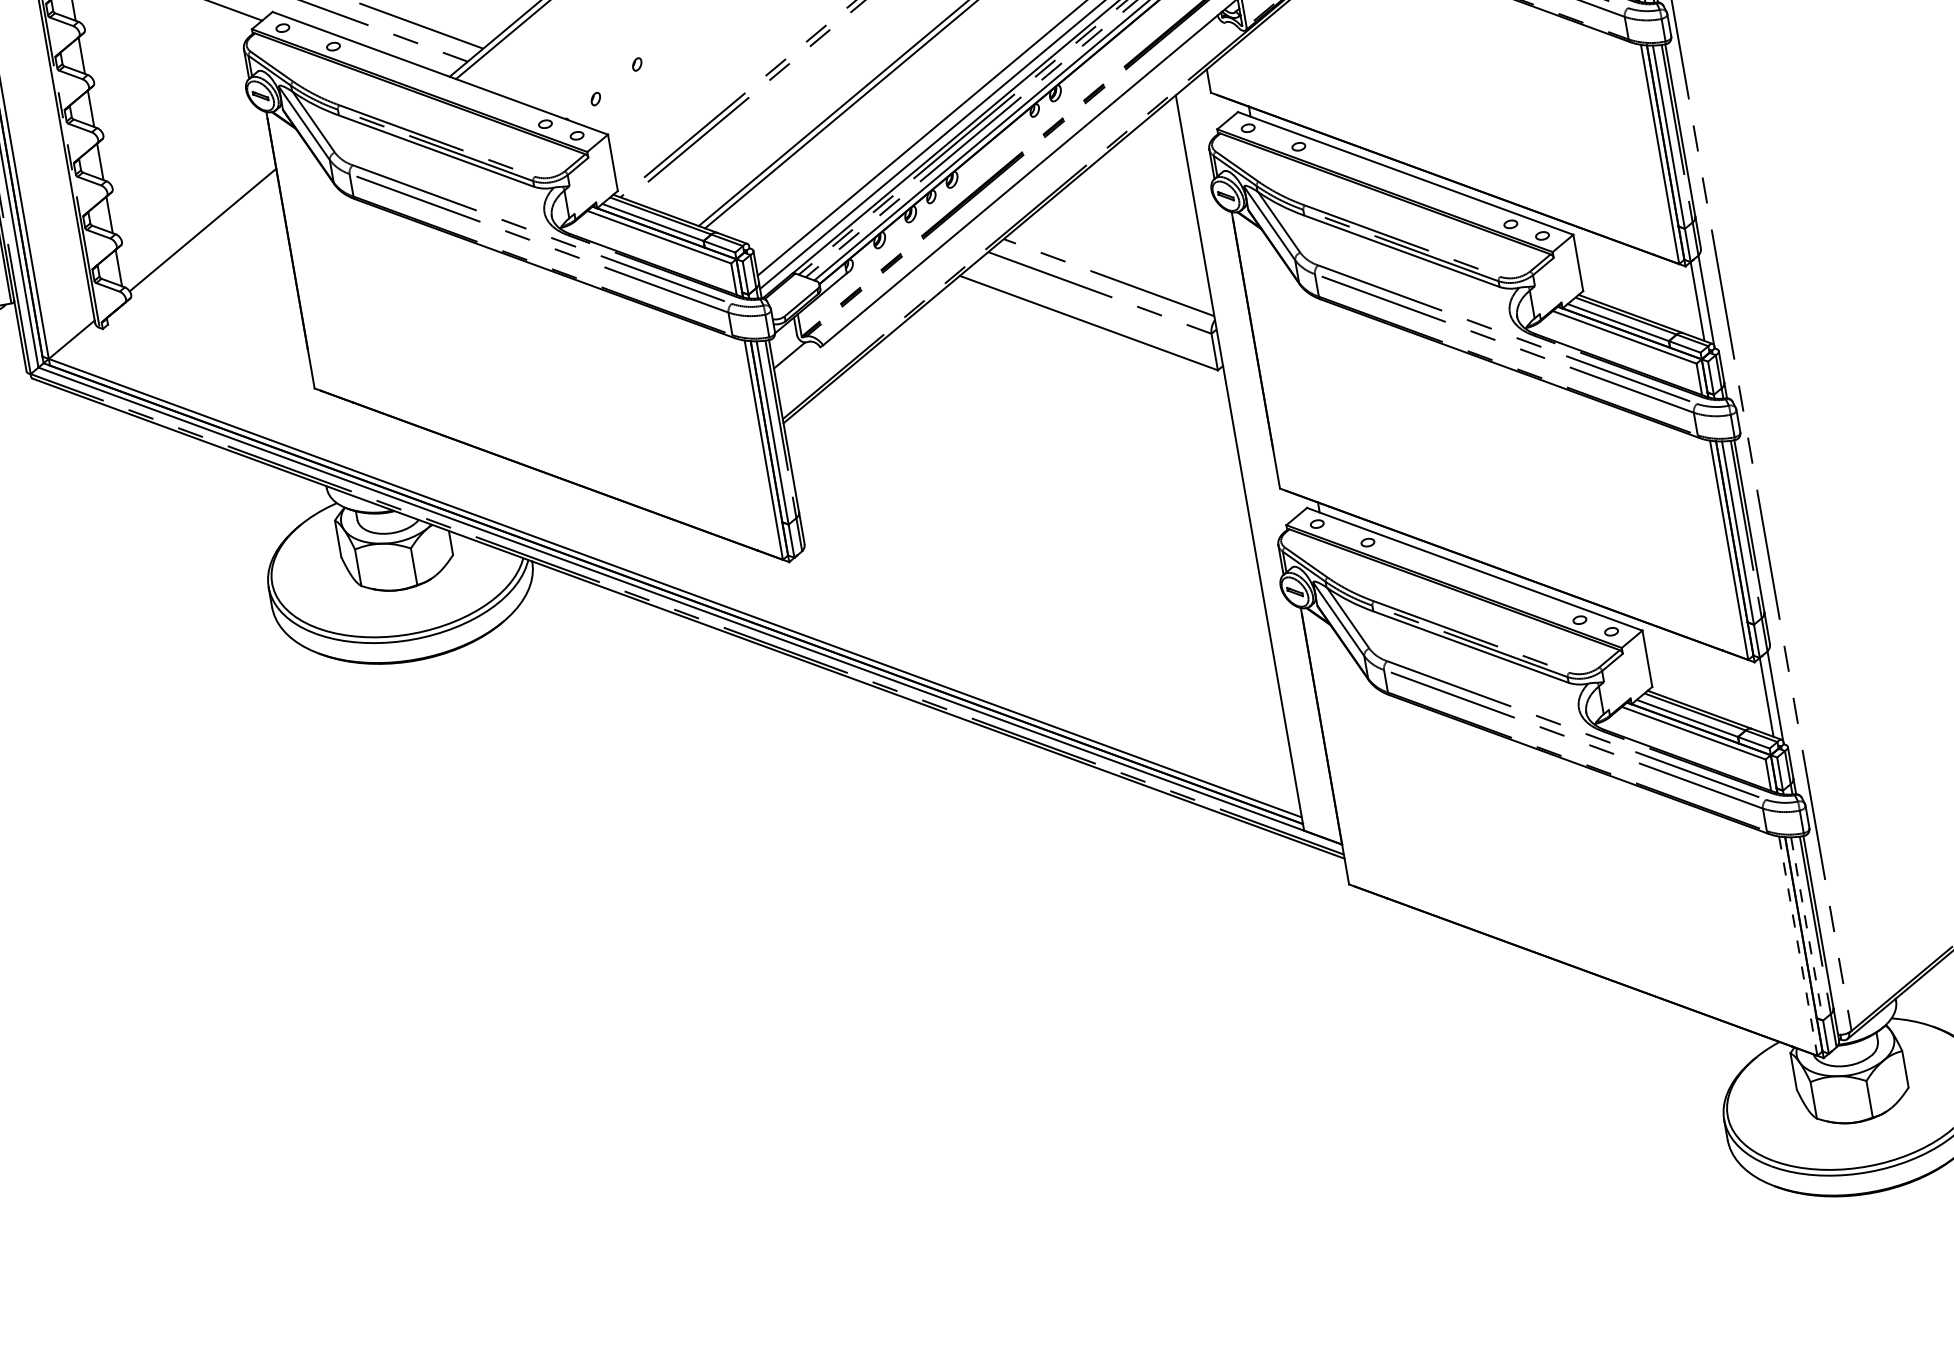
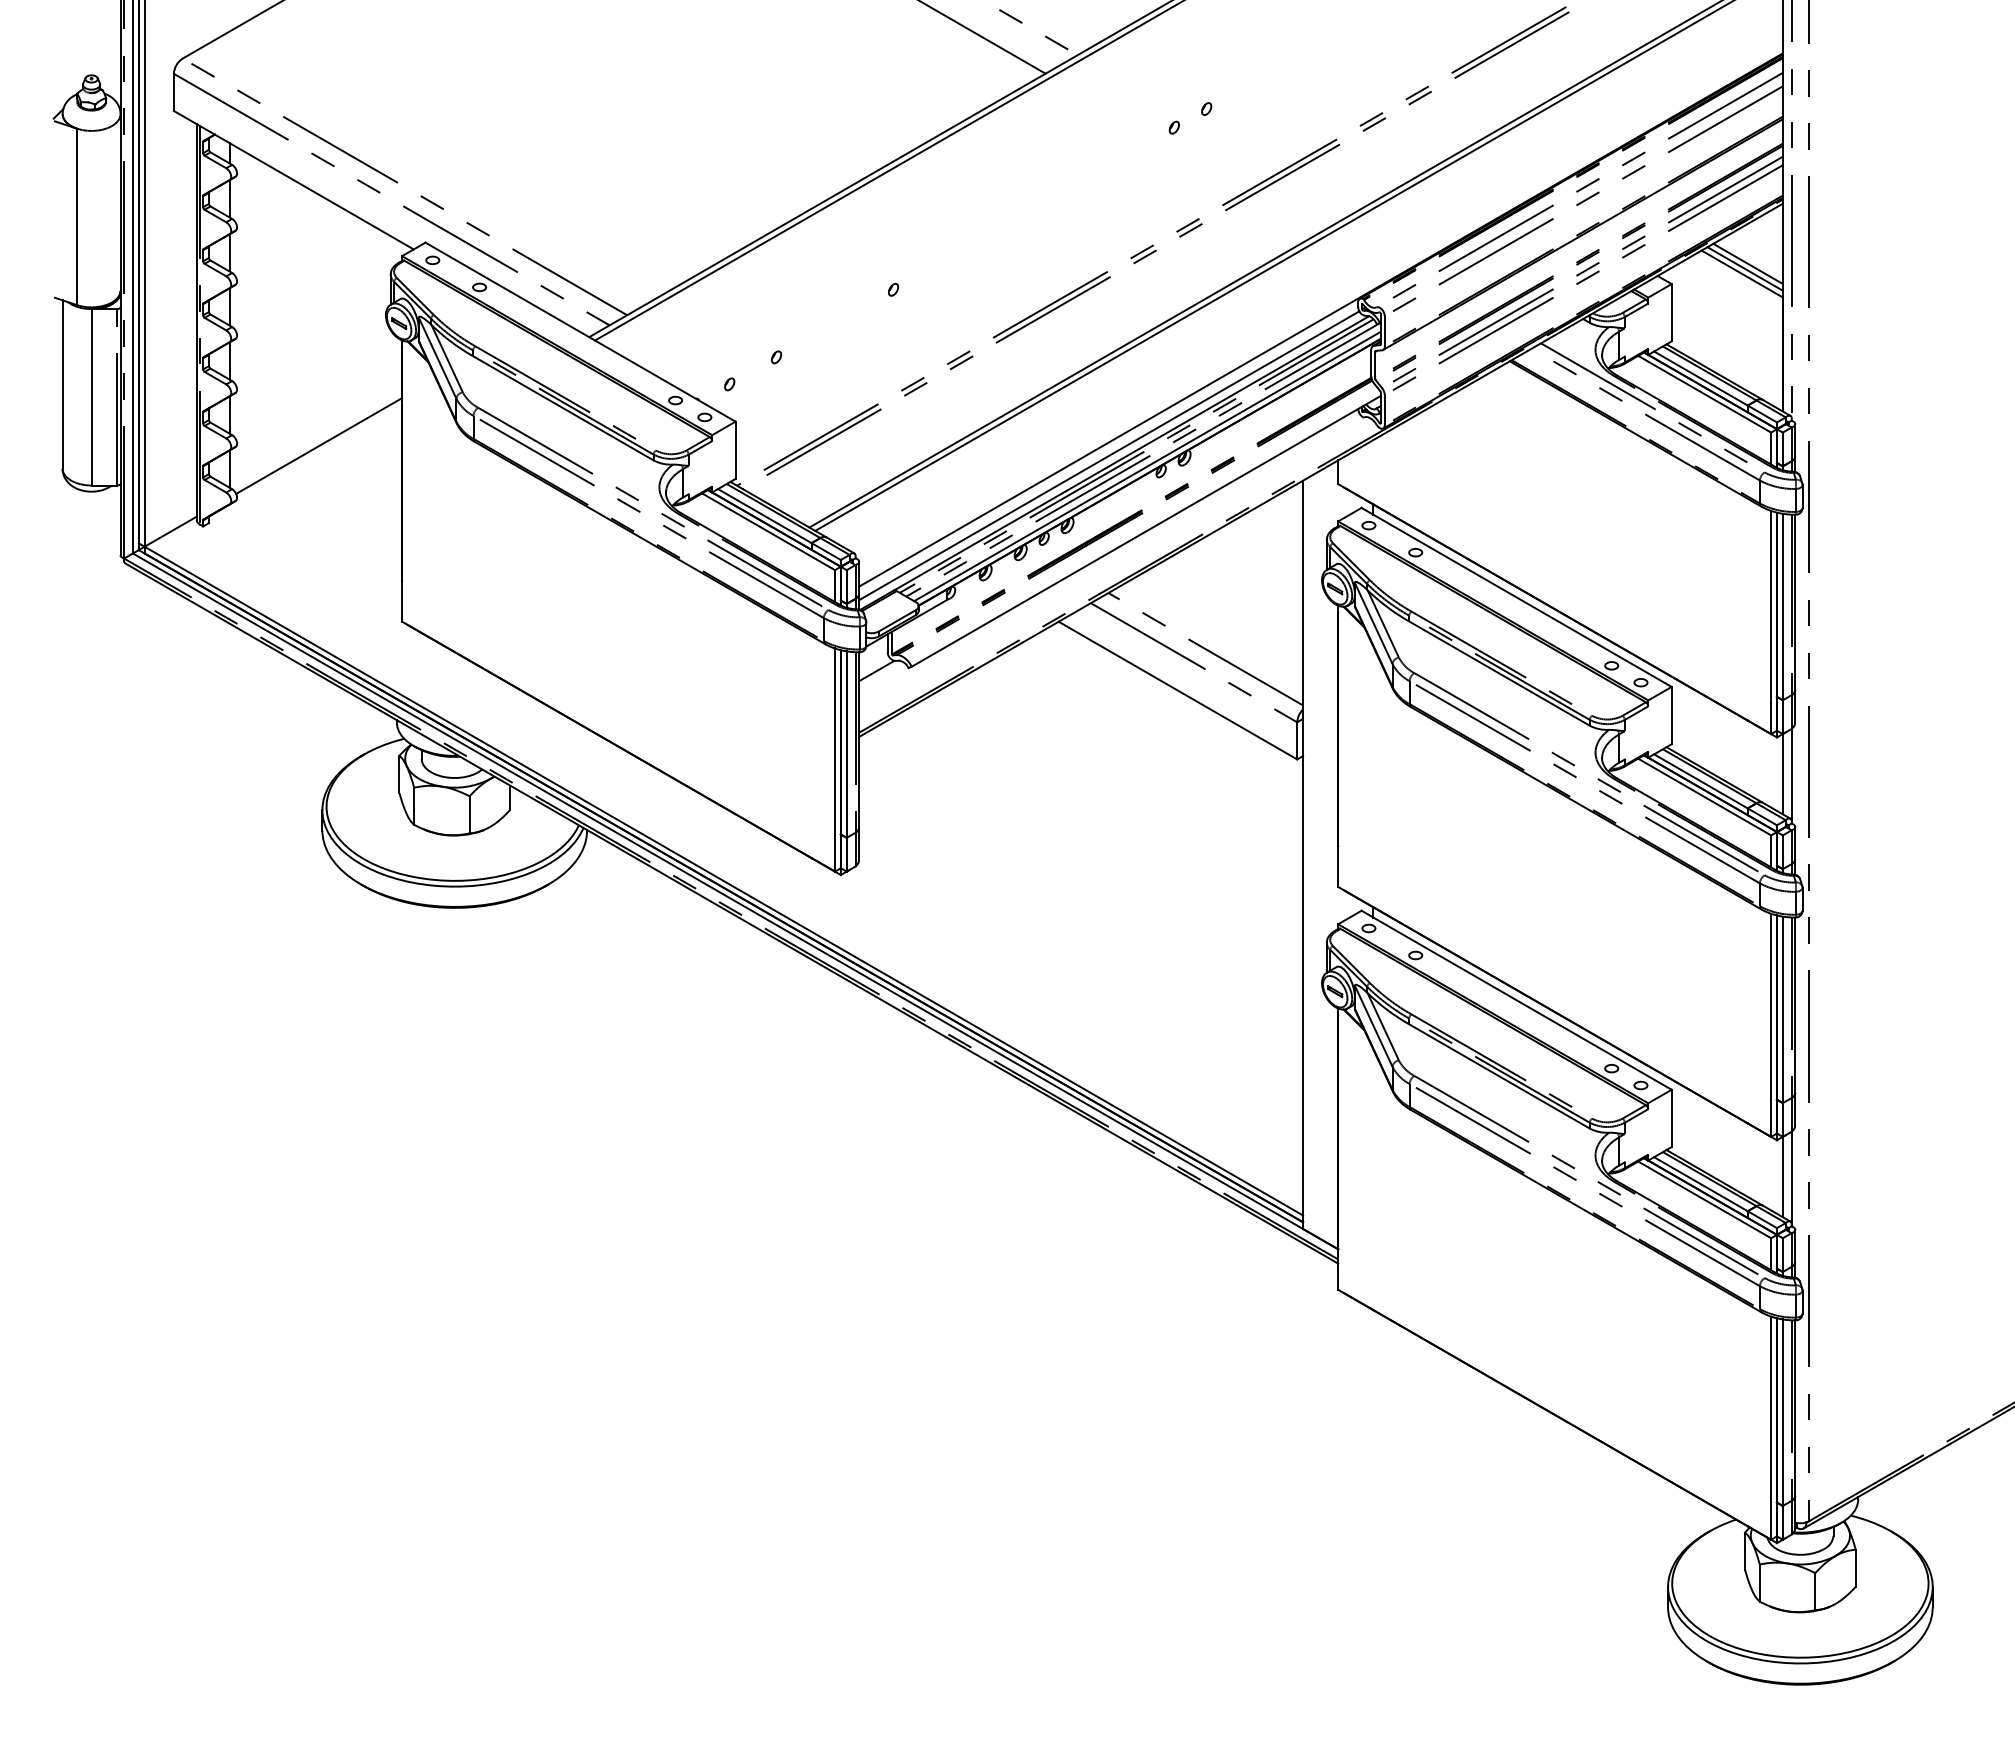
line: (1806, 929) -> (1782, 1413), dashed -> solid
line: (1798, 946) -> (1771, 1428), dashed -> solid

